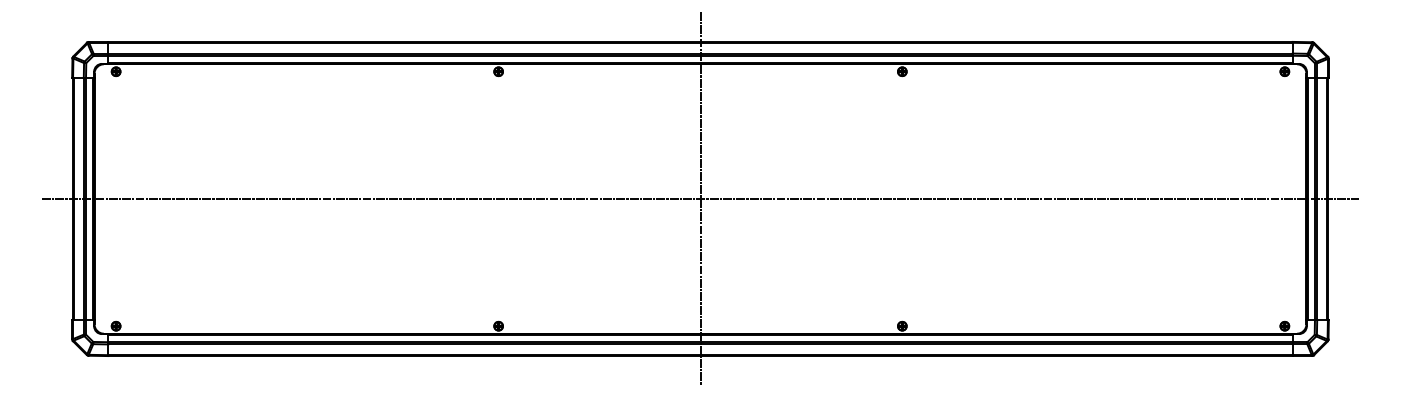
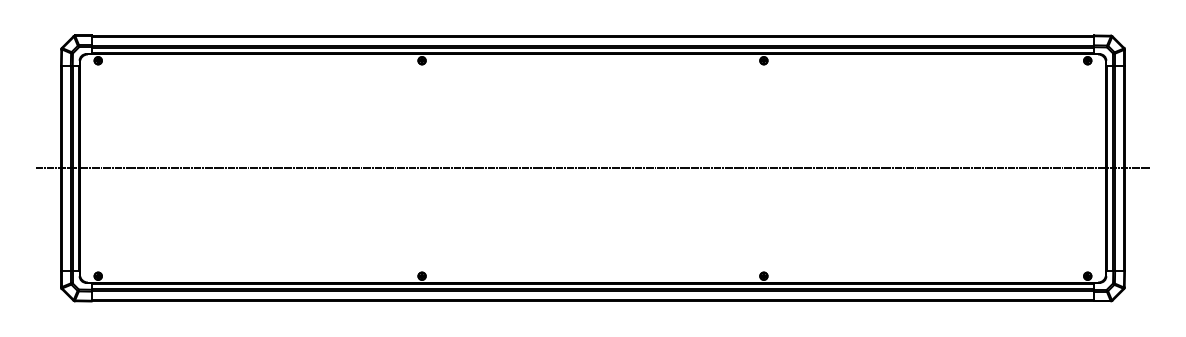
line: (701, 199) -> (593, 168), removed

